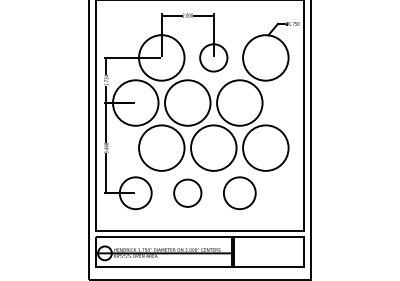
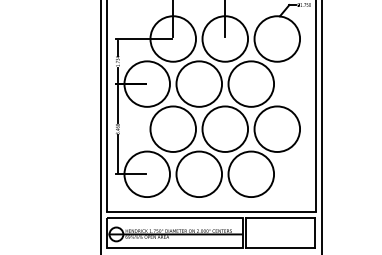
circle: (213, 57) -> (224, 38), size x1.67
circle: (135, 193) -> (146, 174), size x1.43
circle: (187, 193) -> (198, 174), size x1.67
circle: (239, 193) -> (250, 174), size x1.43

